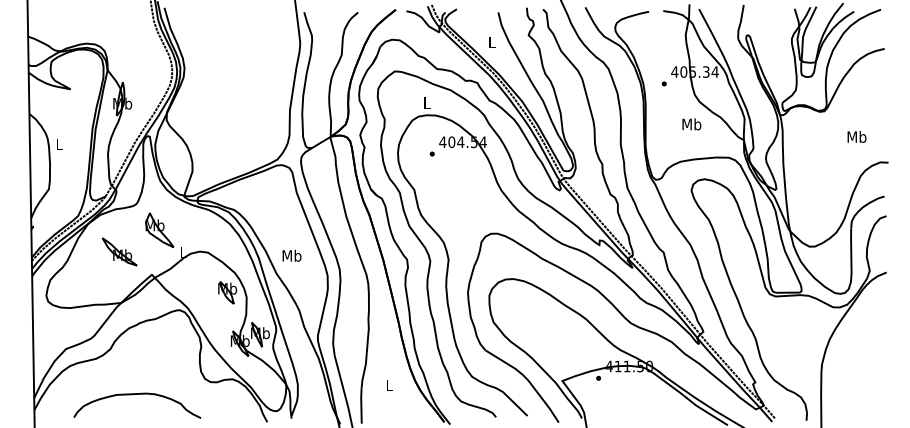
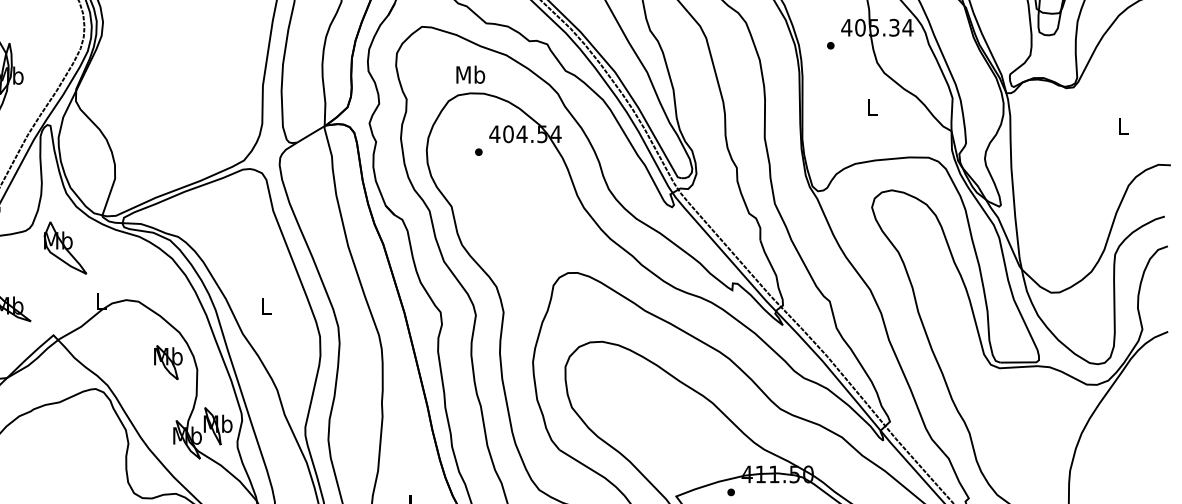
text: (426, 102) -> (470, 73), L -> Mb
text: (691, 124) -> (872, 107), Mb -> L
text: (856, 136) -> (1122, 125), Mb -> L
part: (159, 229) -> (65, 246), moved
text: (291, 255) -> (265, 306), Mb -> L

